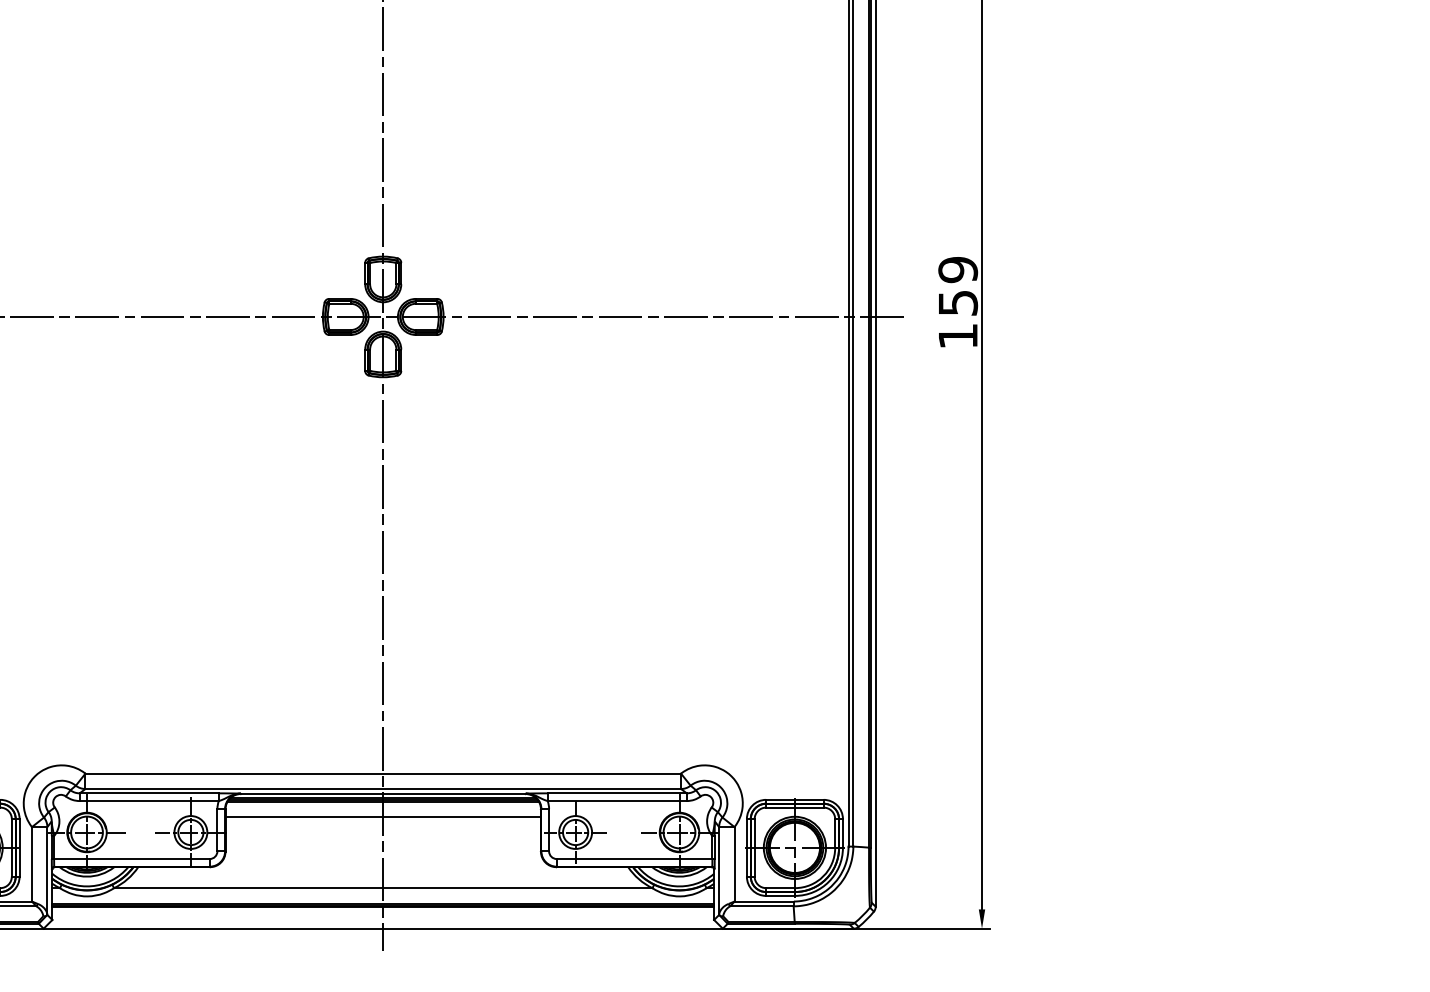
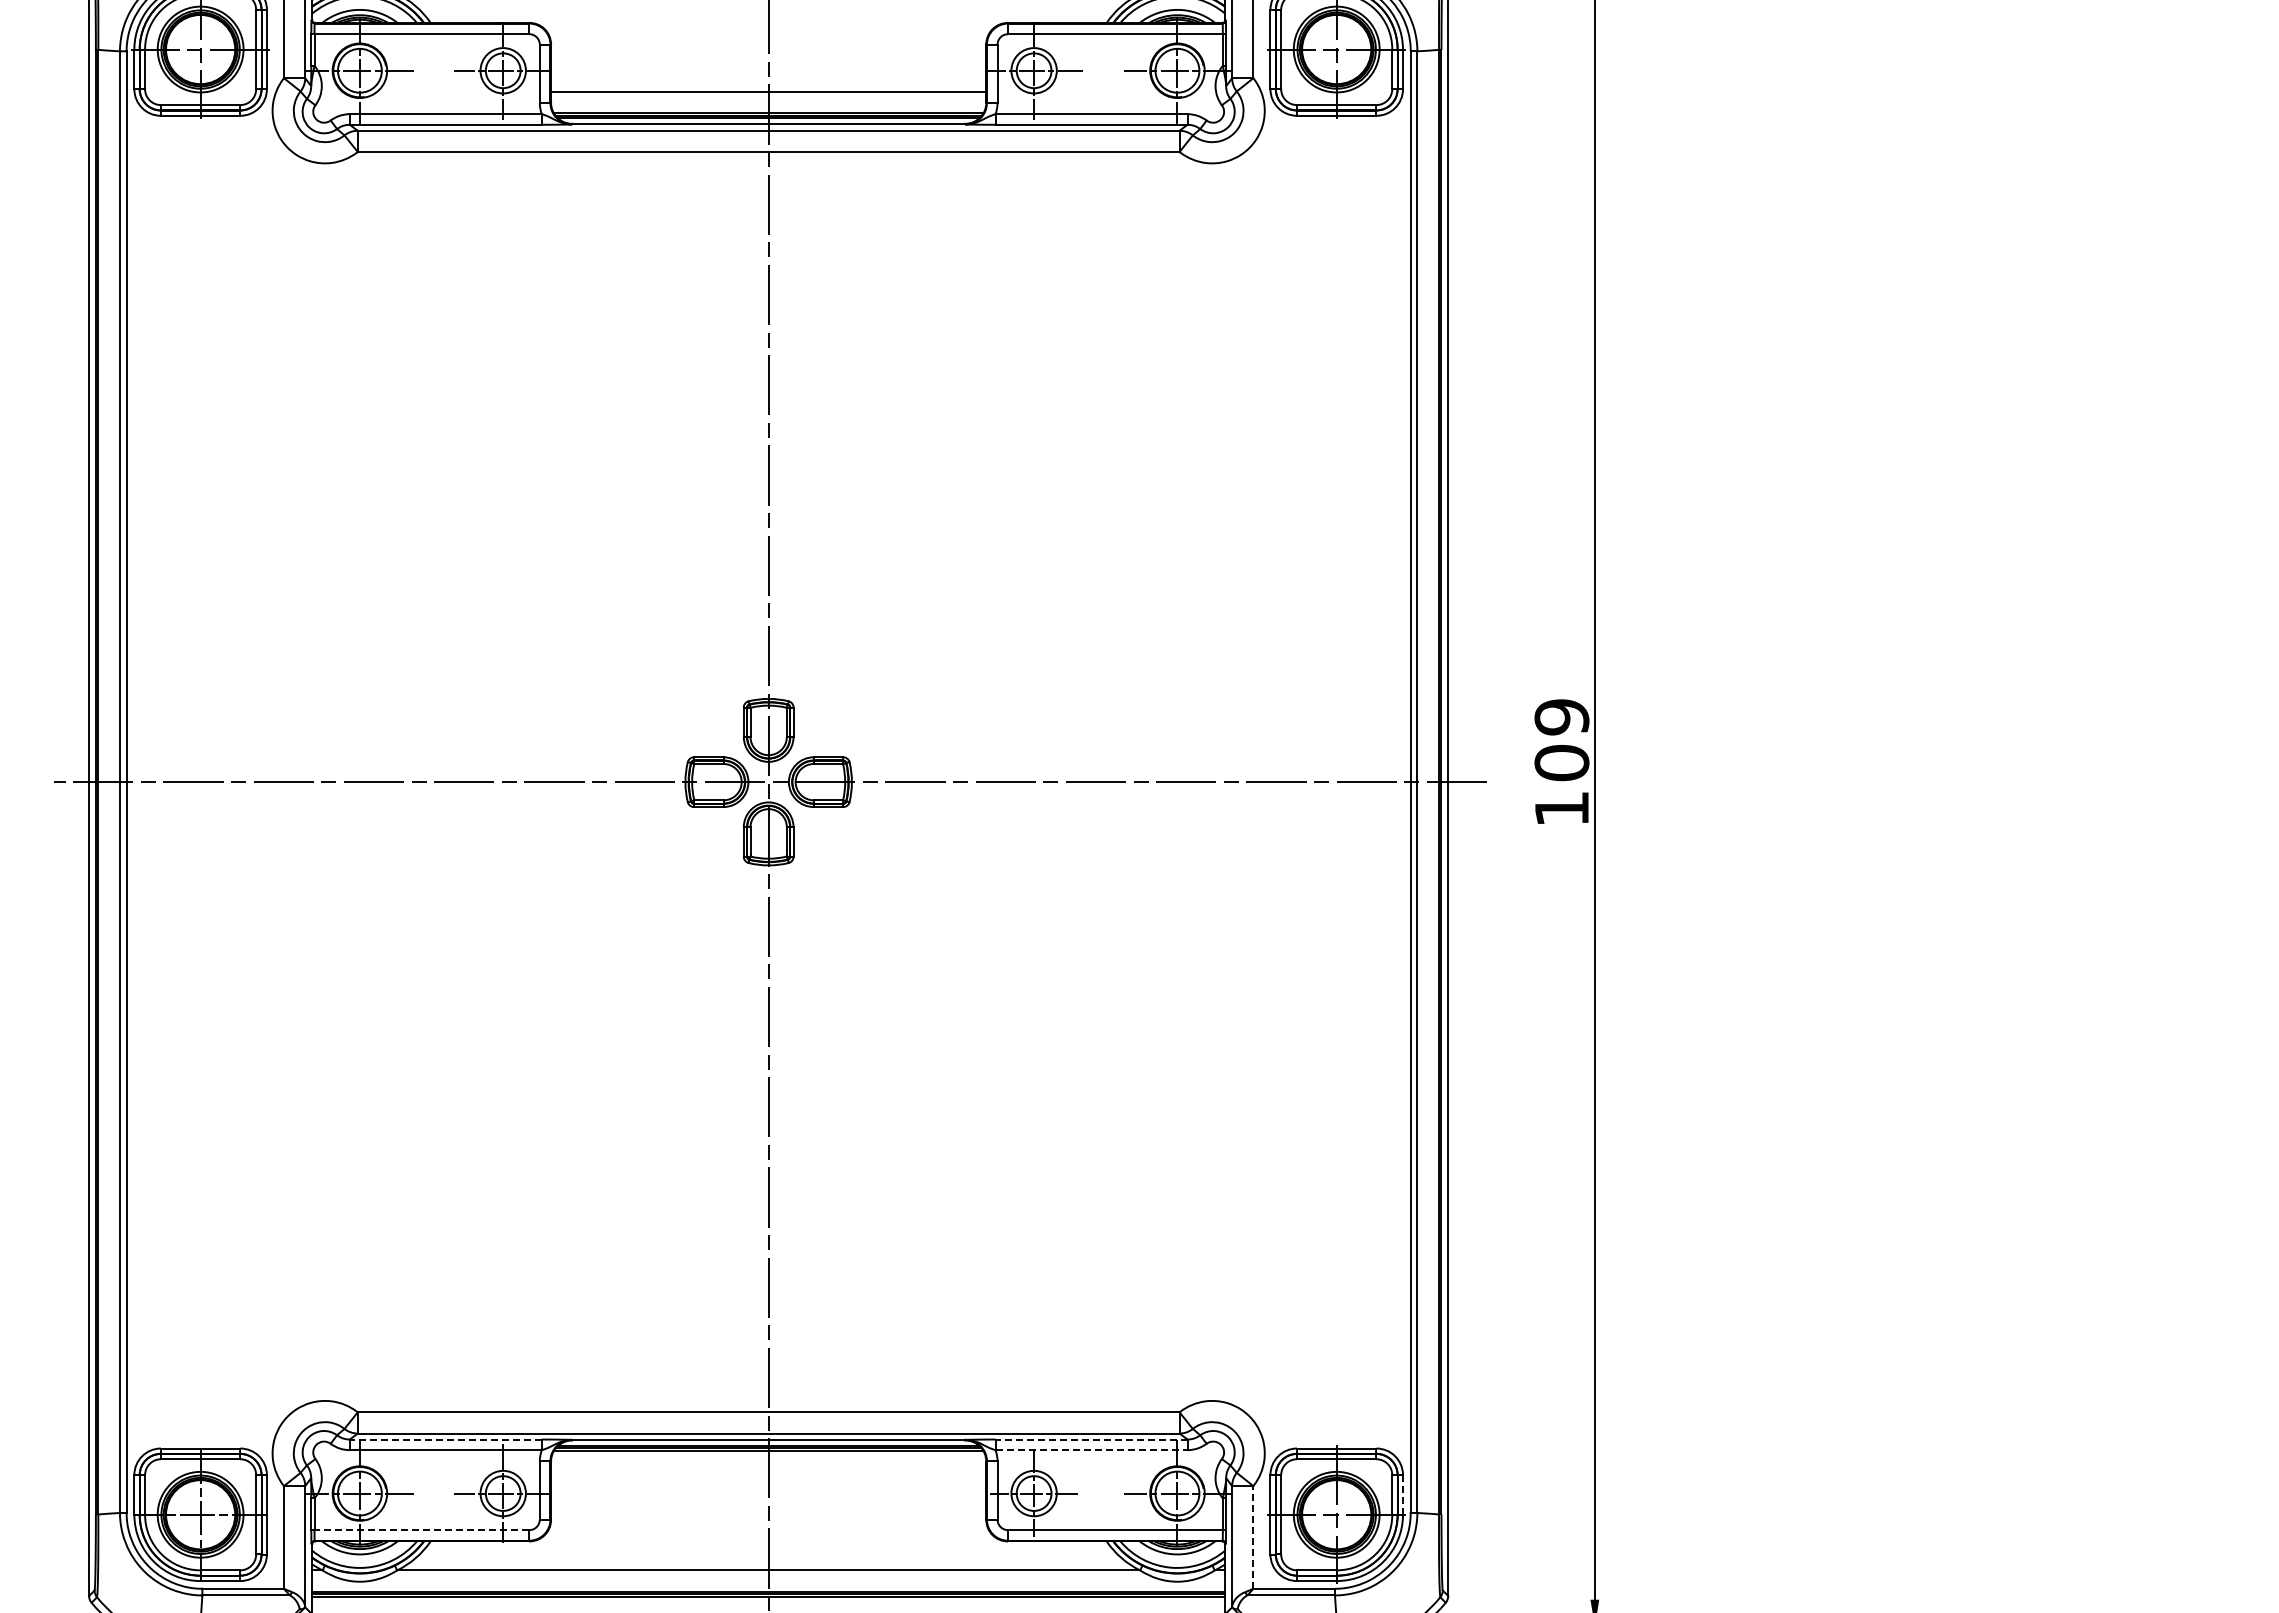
text: (957, 303) -> (1561, 763), 159 -> 109
line: (149, 793) -> (445, 1439), solid -> dashed
line: (617, 793) -> (1091, 1439), solid -> dashed
line: (617, 801) -> (1091, 1450), solid -> dashed
line: (383, 817) -> (768, 1472), removed
line: (843, 833) -> (1403, 1494), solid -> dashed
line: (131, 859) -> (421, 1530), solid -> dashed
line: (734, 863) -> (1253, 1536), solid -> dashed

